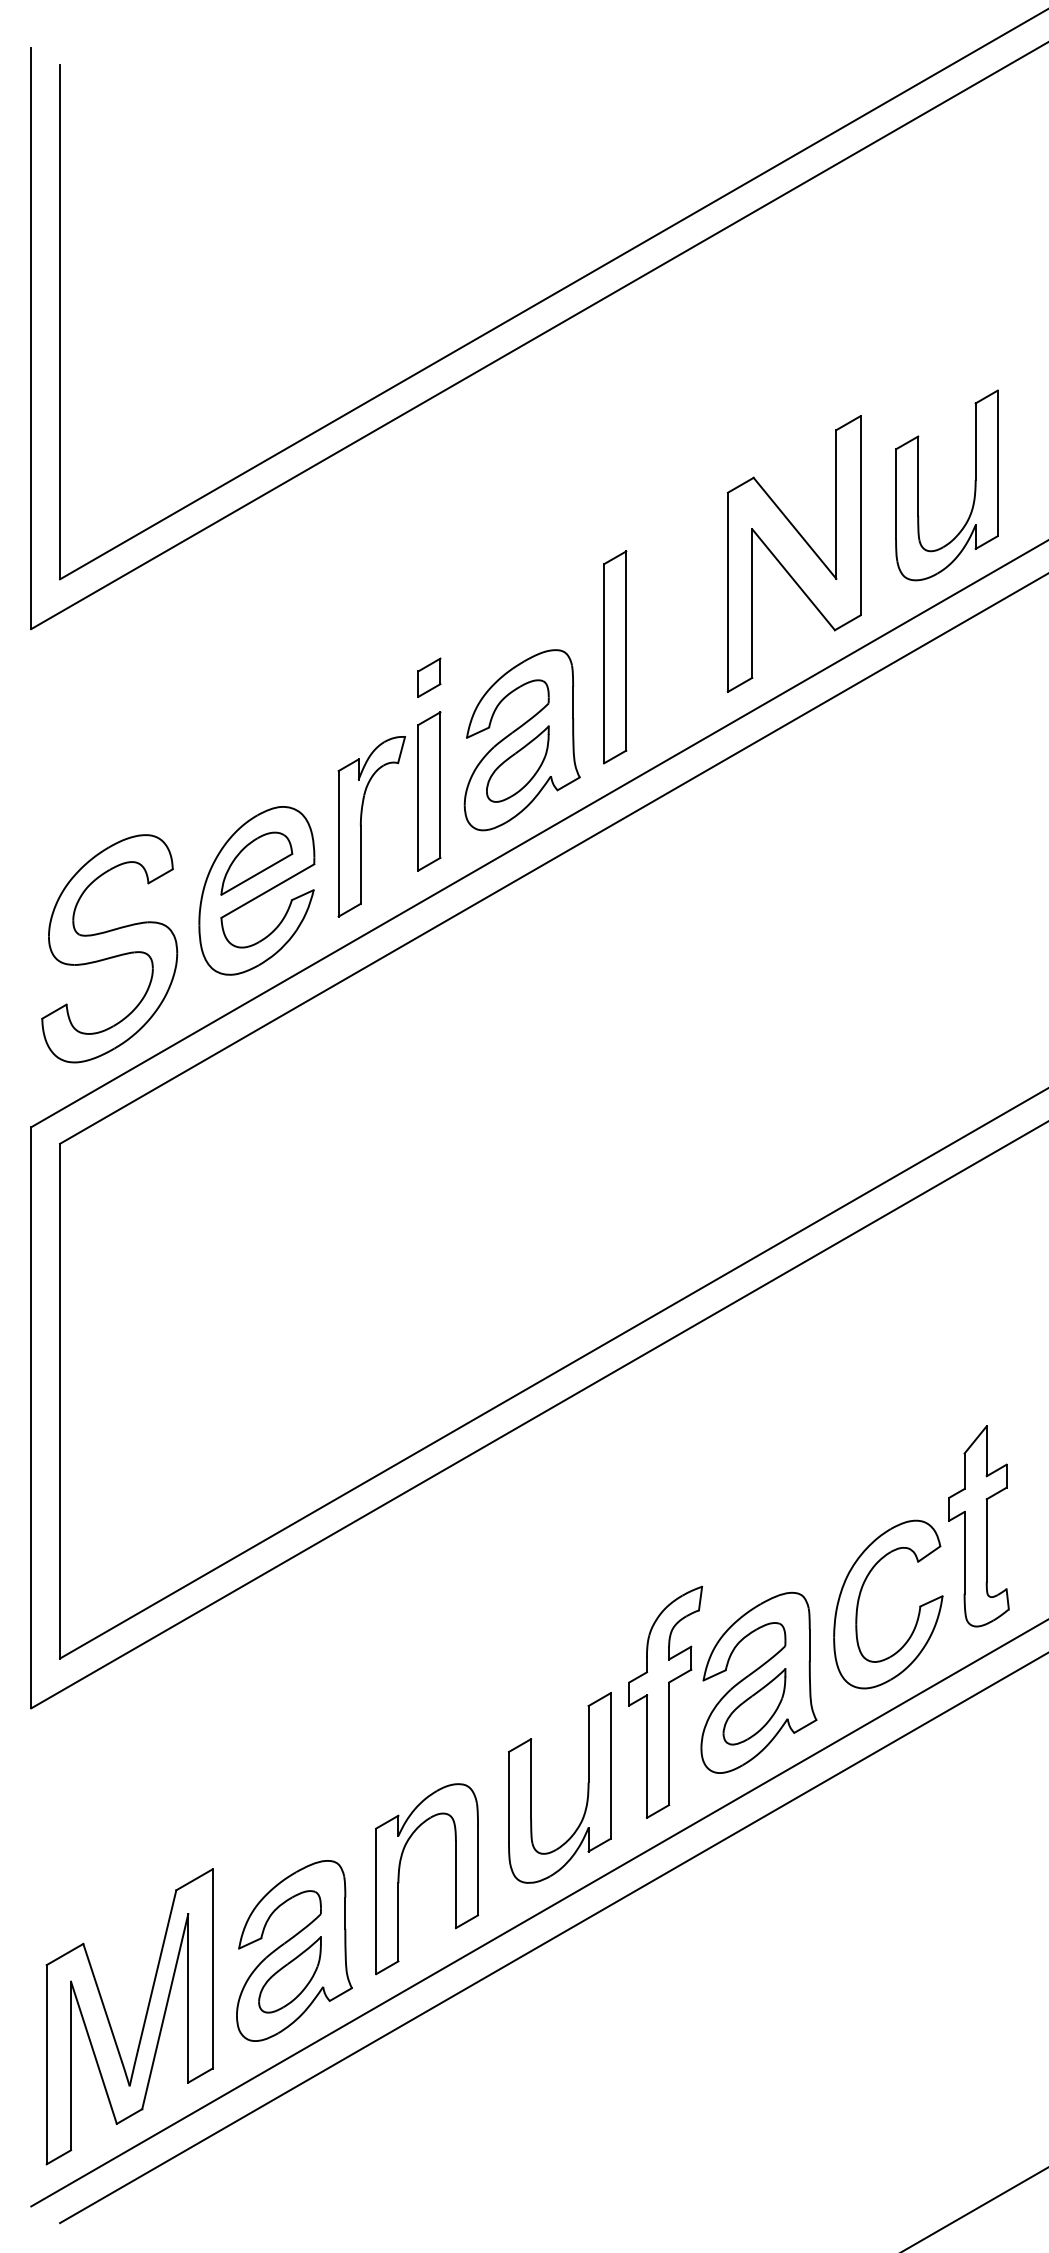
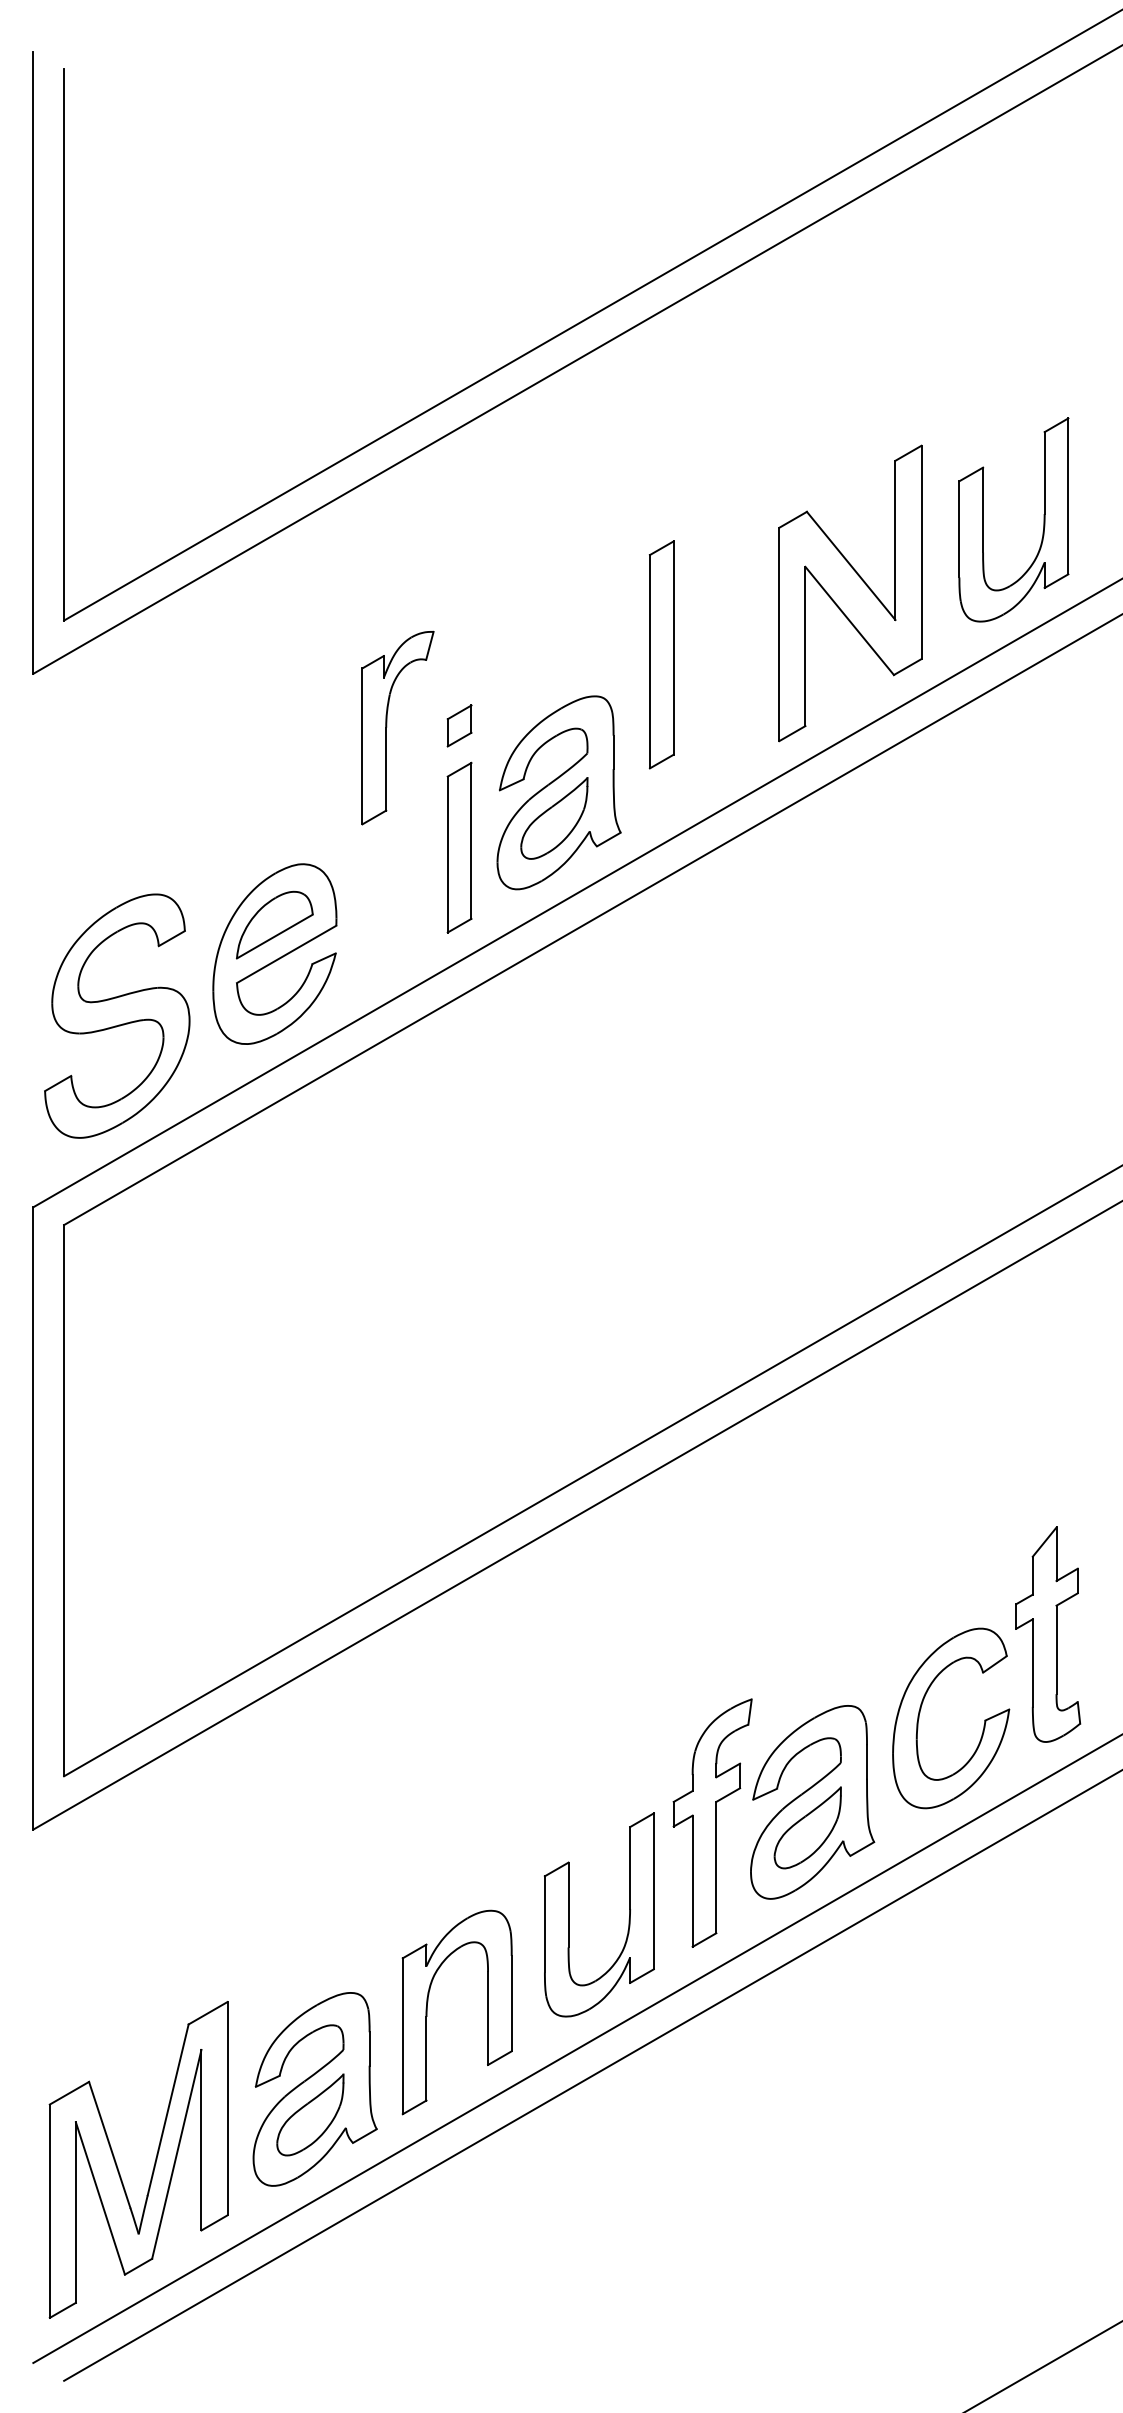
part: (615, 657) -> (662, 654), moved
part: (361, 826) -> (386, 727), moved

